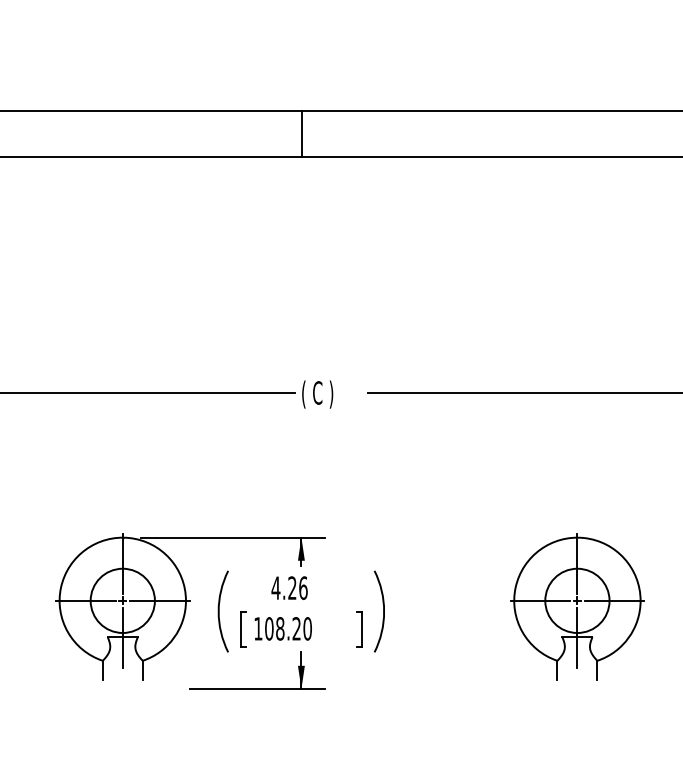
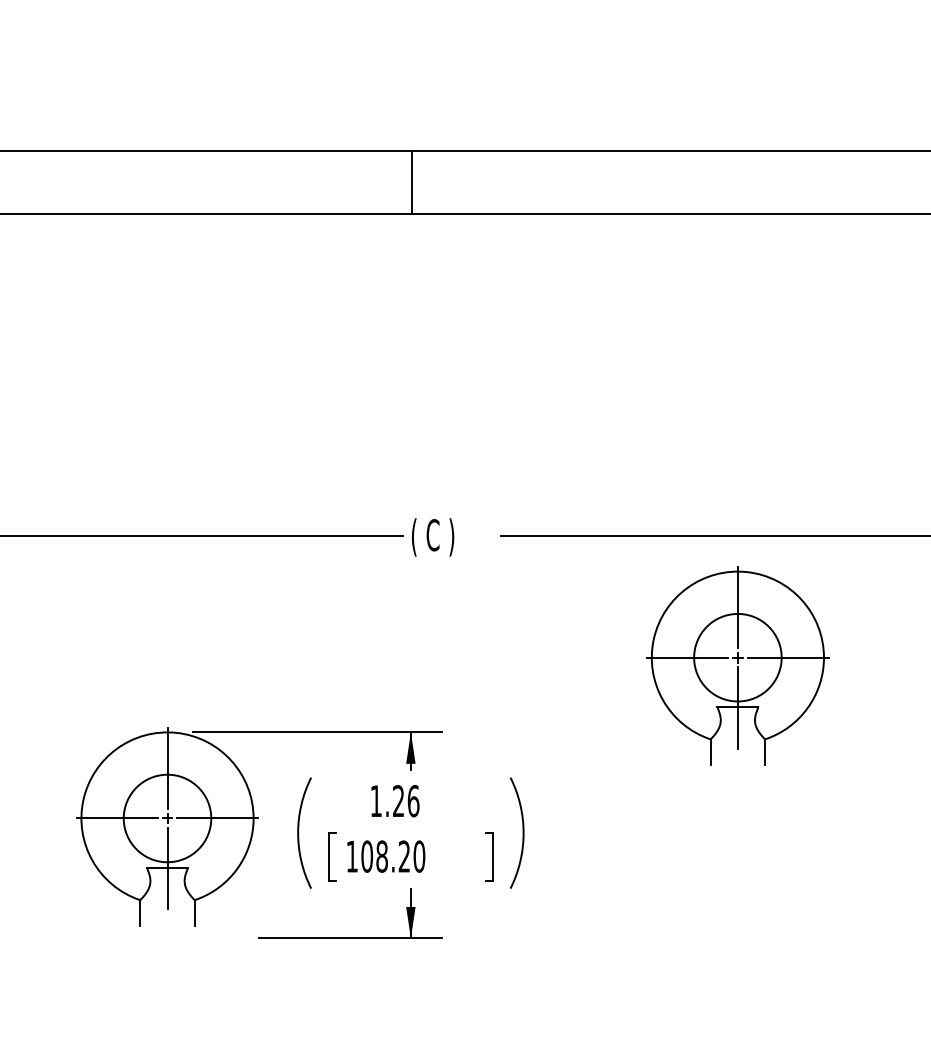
text: (275, 587) -> (375, 800), 4.26 -> 1.26
part: (577, 606) -> (738, 665), moved

